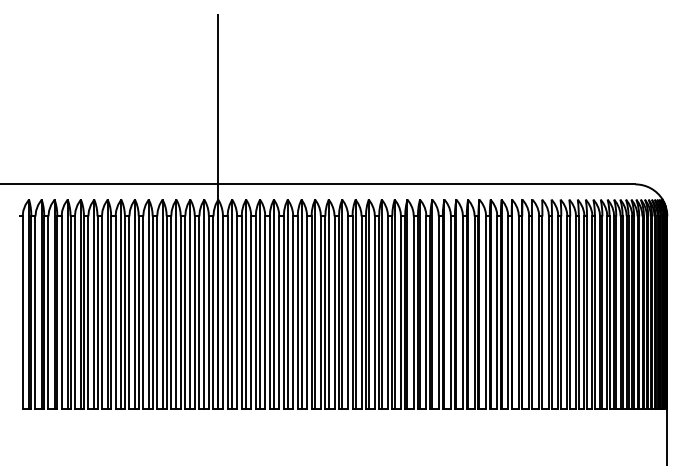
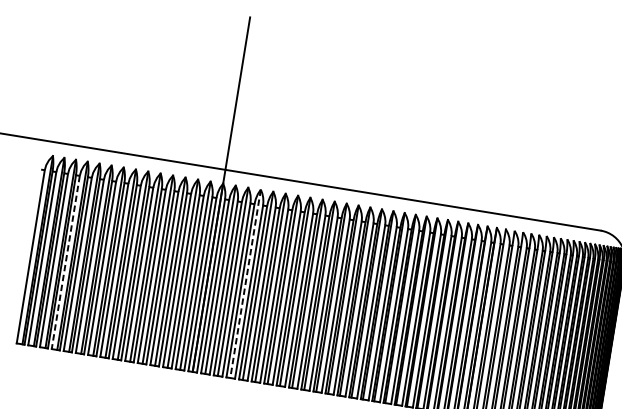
line: (260, 304) -> (245, 284), solid -> dashed
line: (61, 313) -> (65, 263), solid -> dashed

